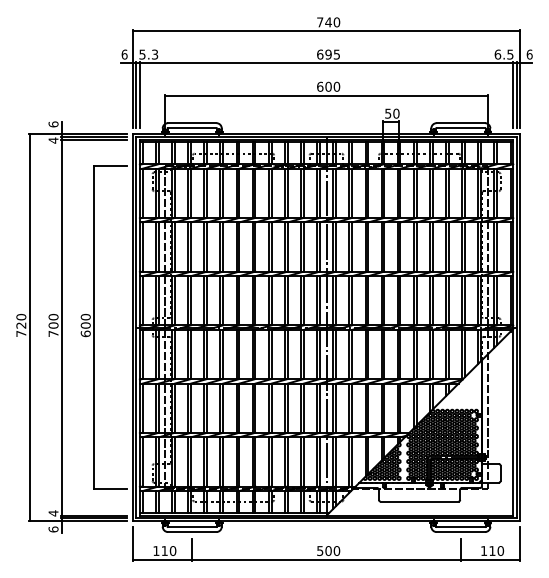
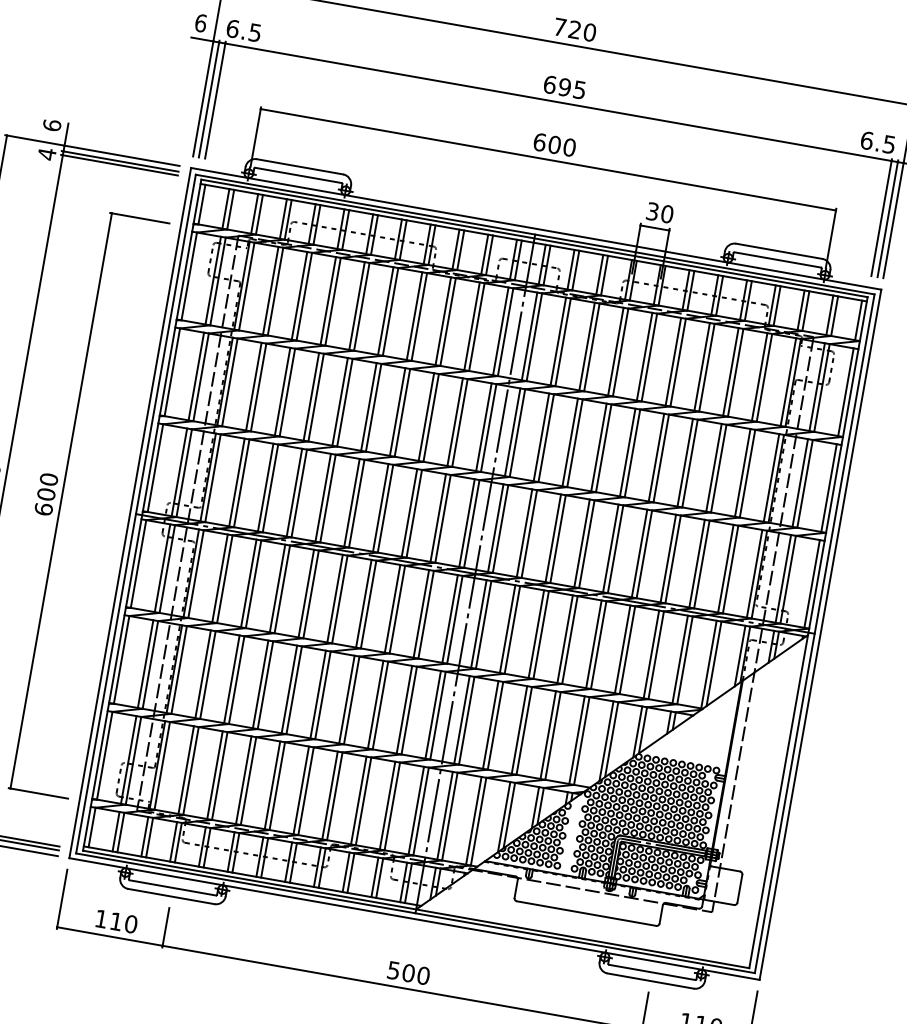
text: (328, 22) -> (574, 30), 740 -> 720
text: (148, 54) -> (243, 30), 5.3 -> 6.5
text: (388, 112) -> (653, 209), 50 -> 30

